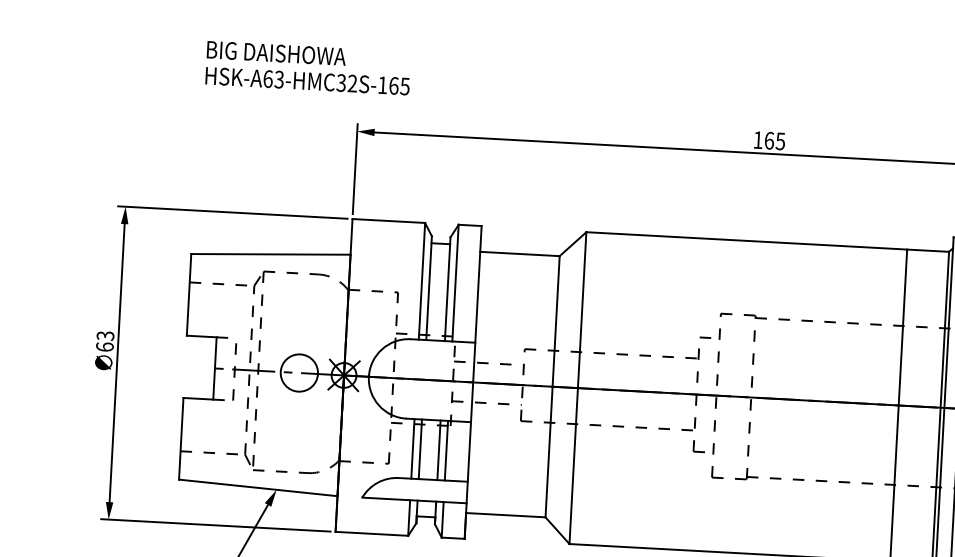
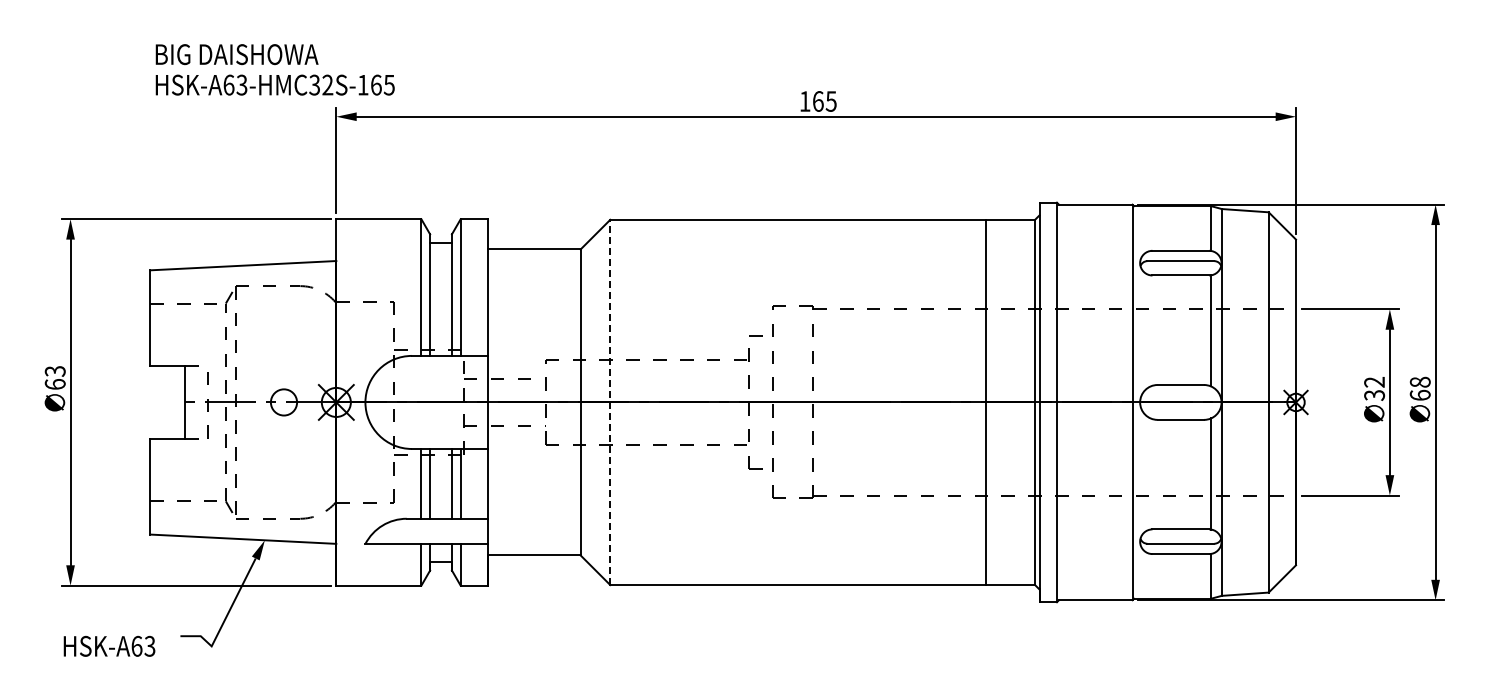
text: (307, 67) -> (274, 69), moved
circle: (298, 373) -> (283, 402), size x0.6
line: (578, 388) -> (610, 402), solid -> dashed

